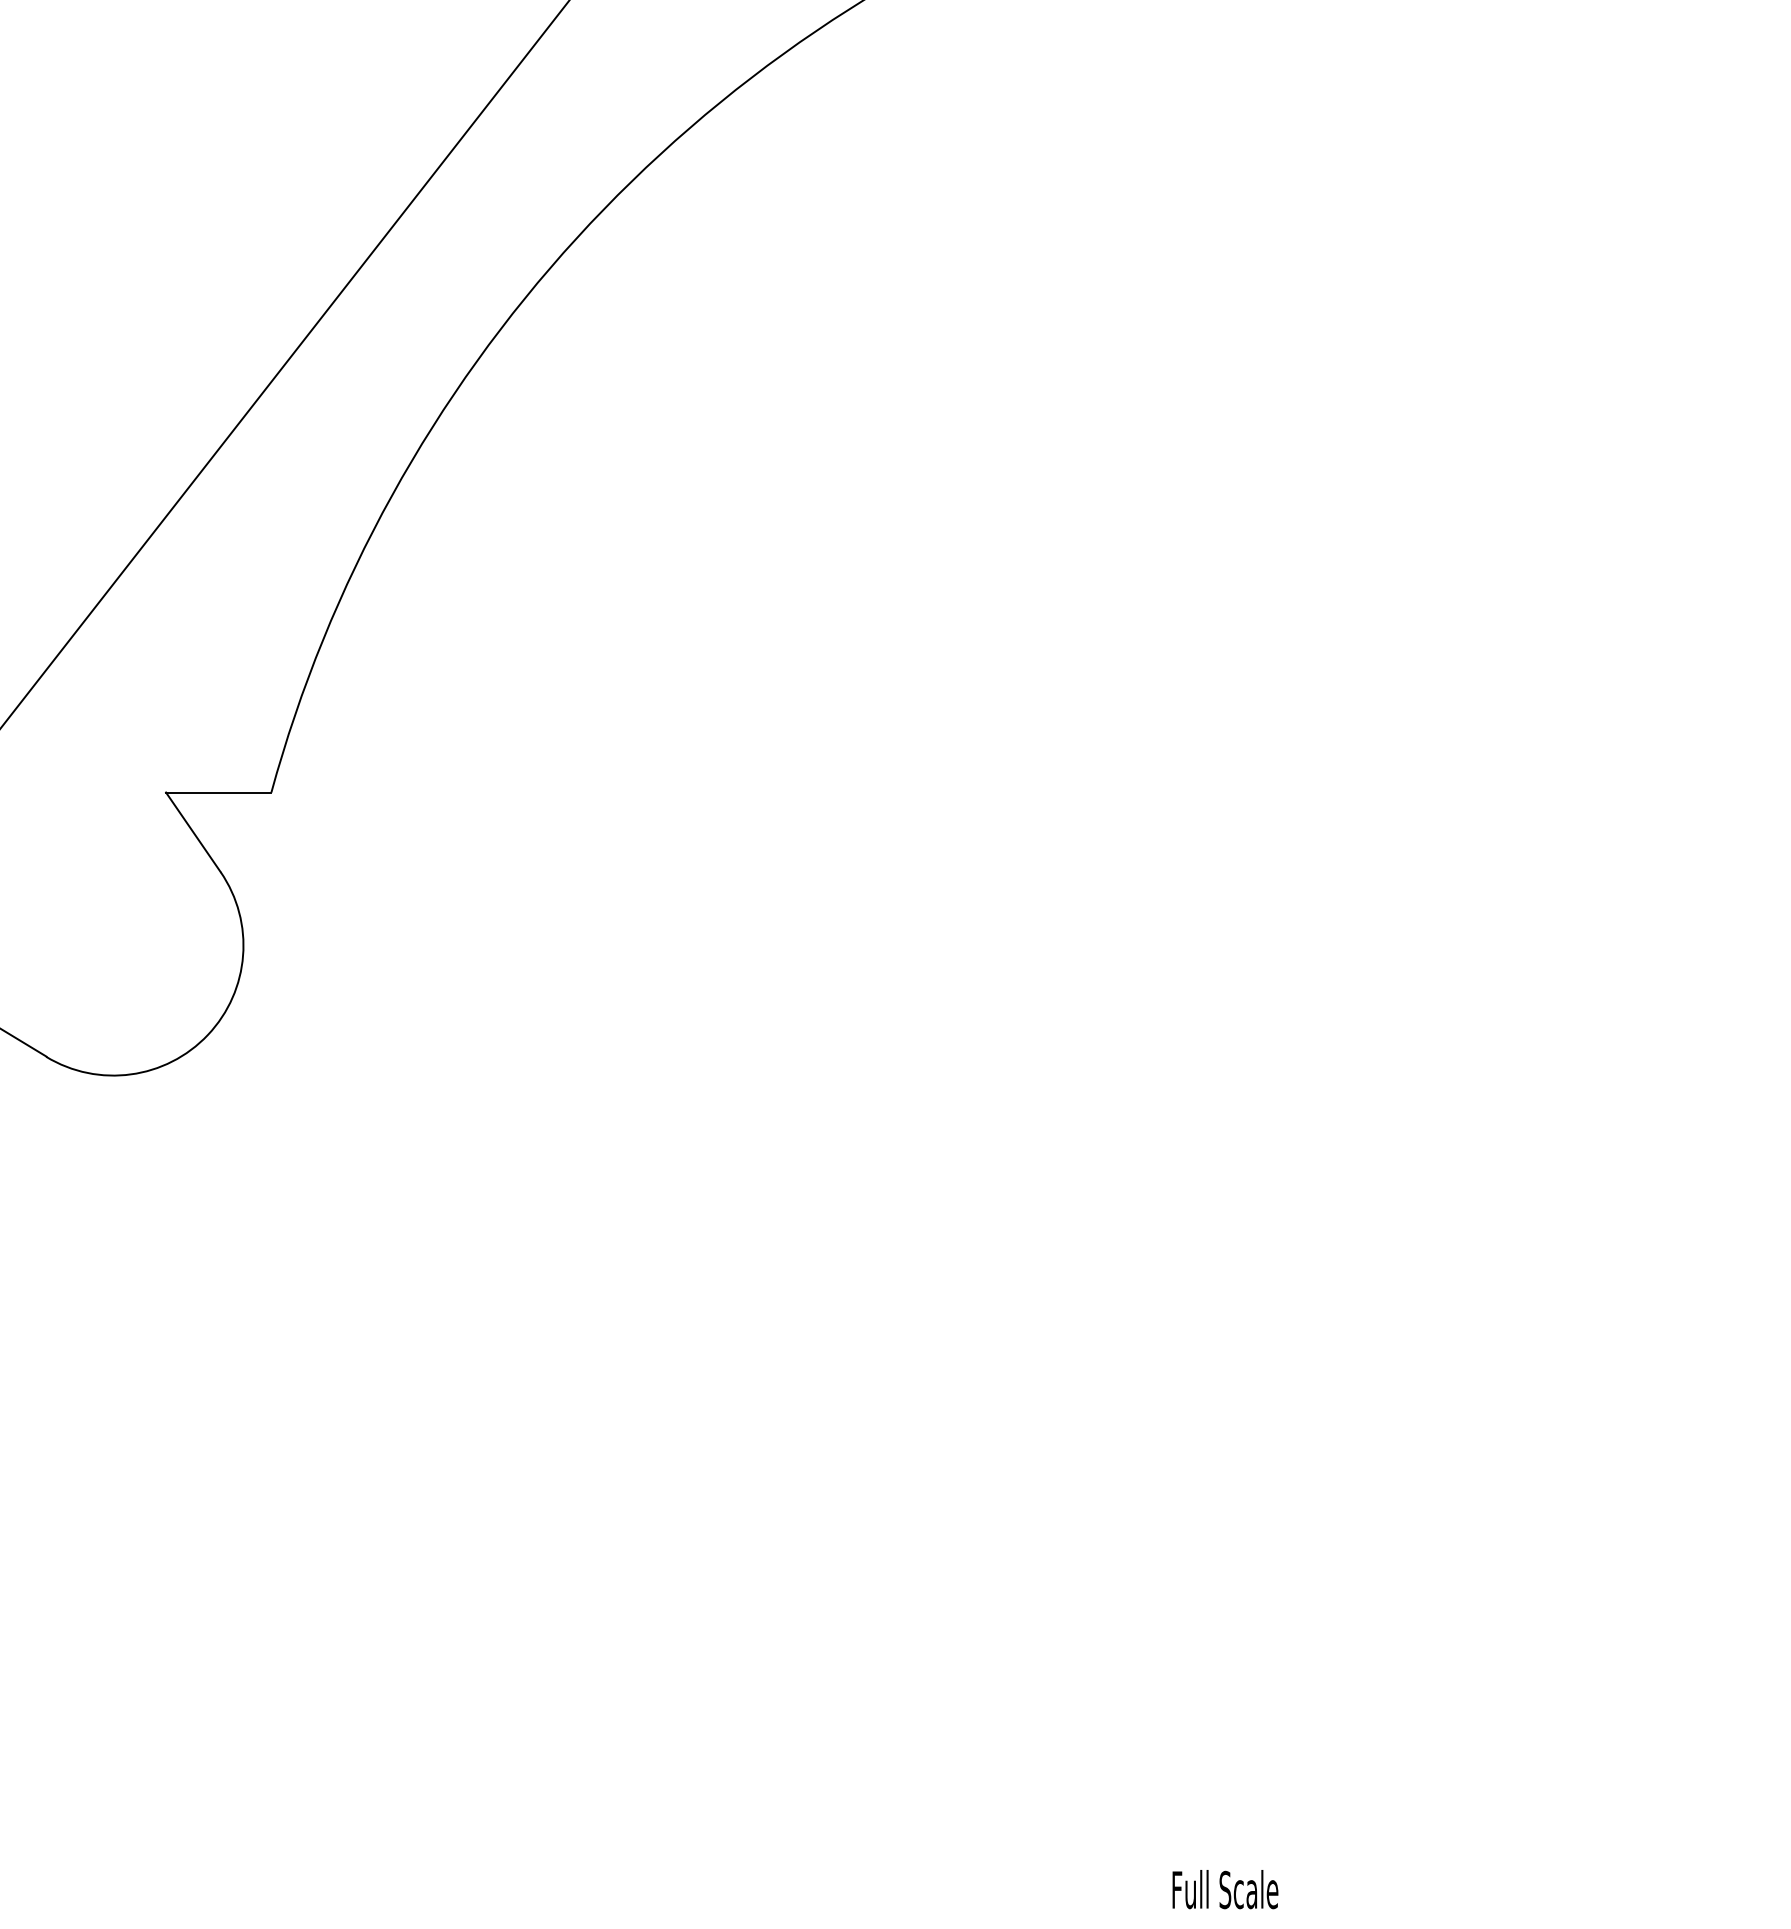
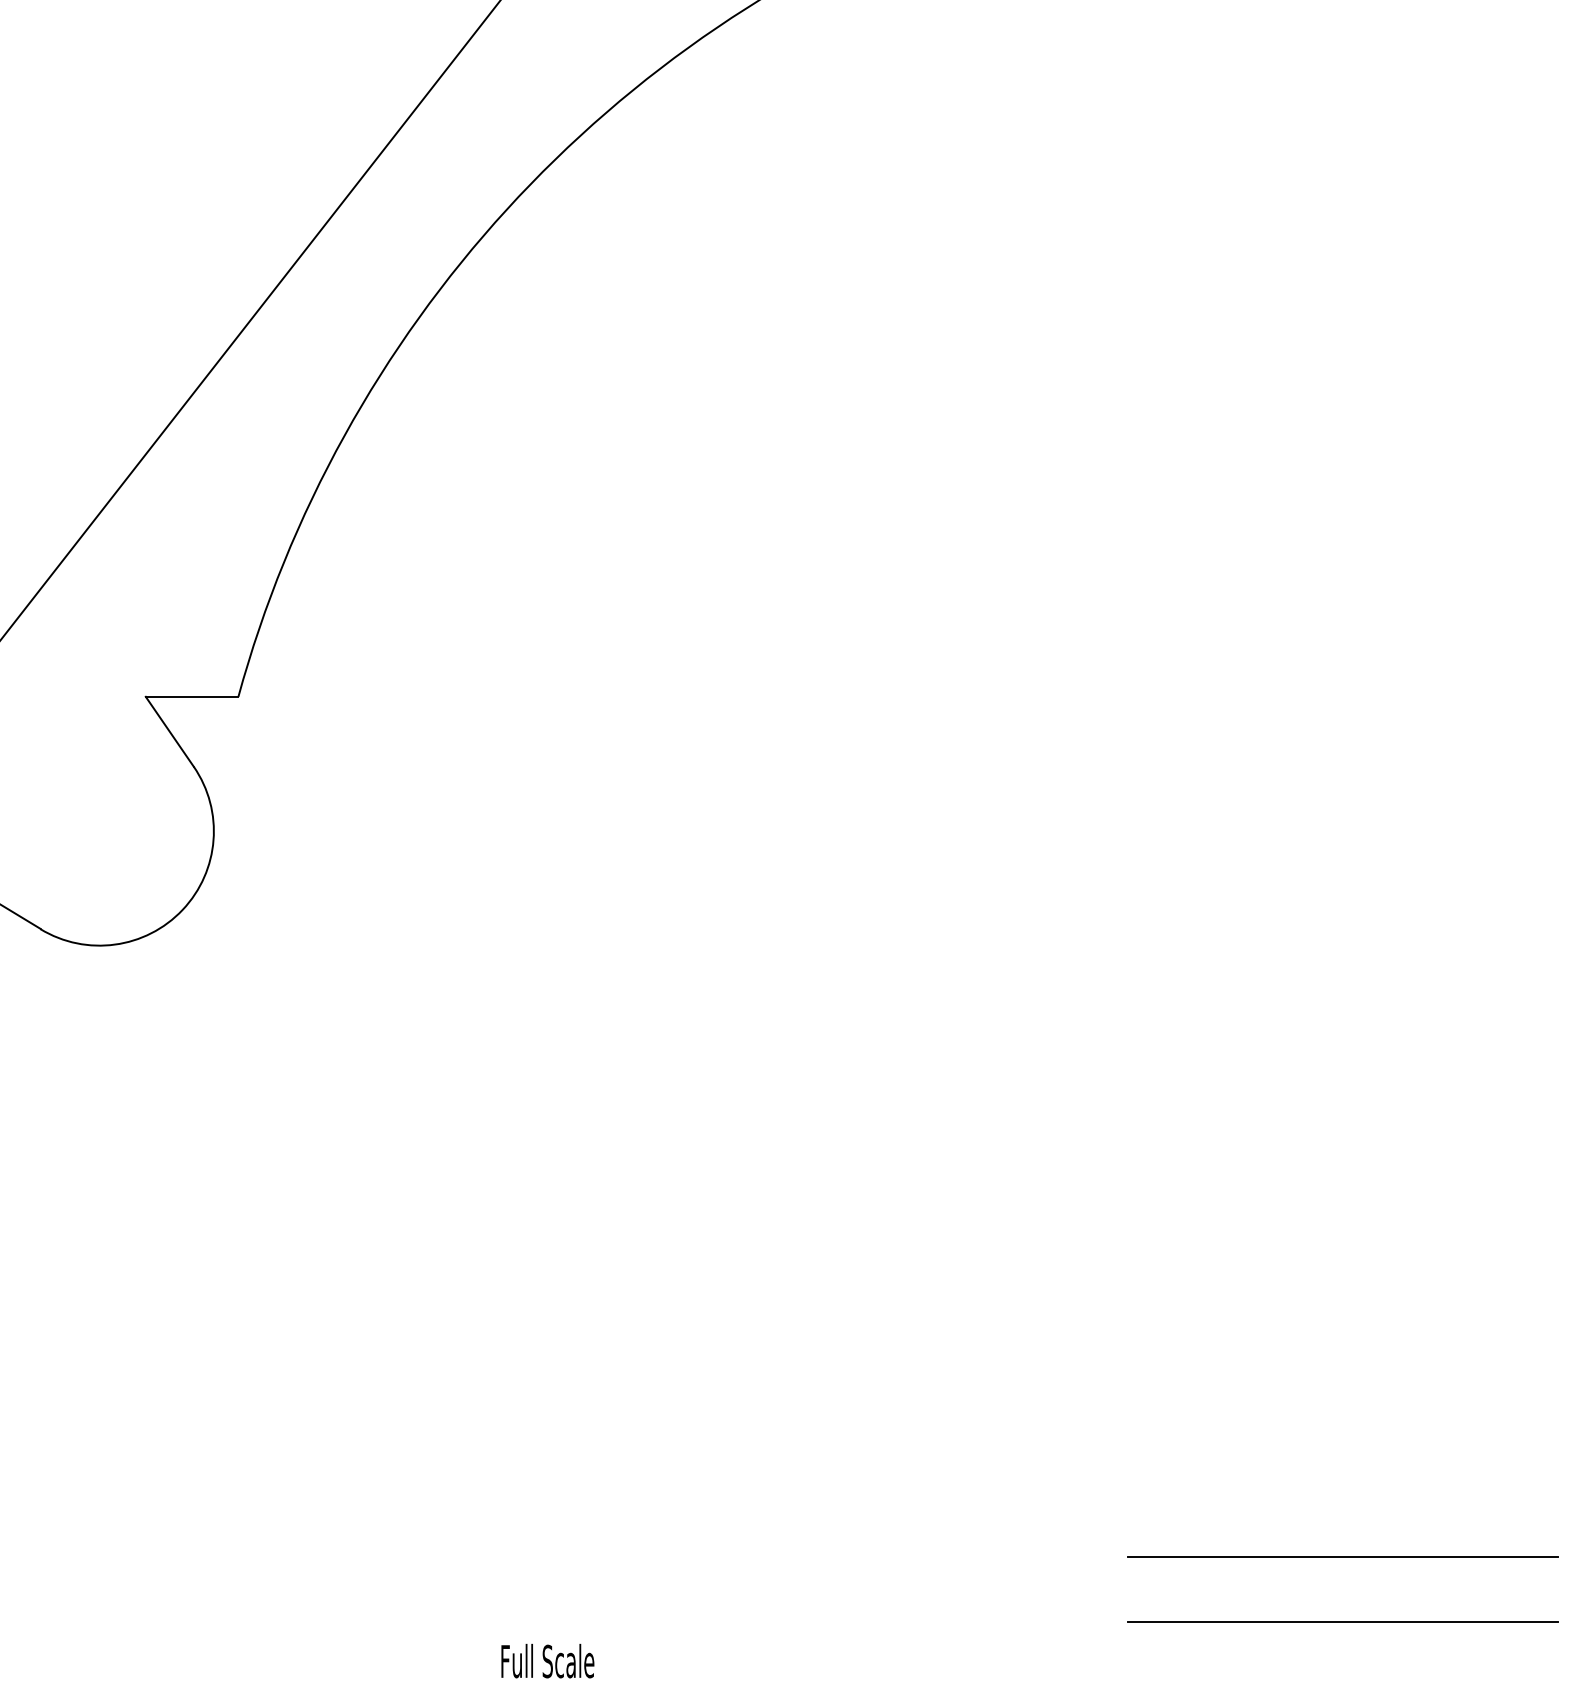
line: (1527, 1770) -> (1342, 1556), added
line: (1527, 1844) -> (1342, 1621), added
text: (1225, 1889) -> (547, 1661), moved

